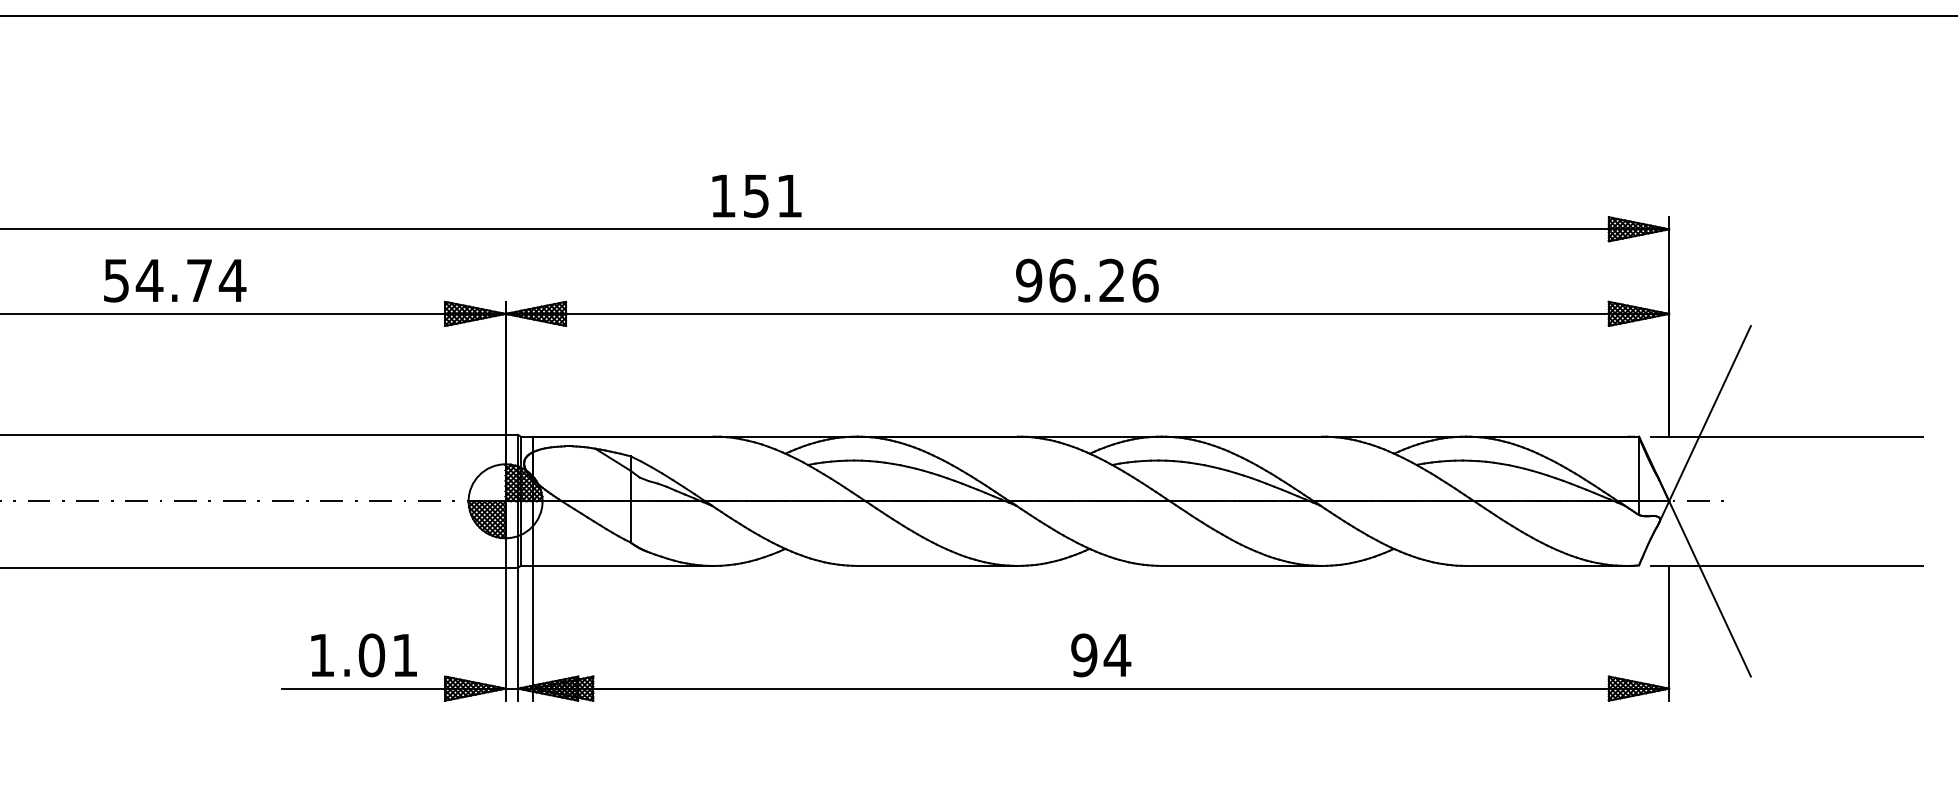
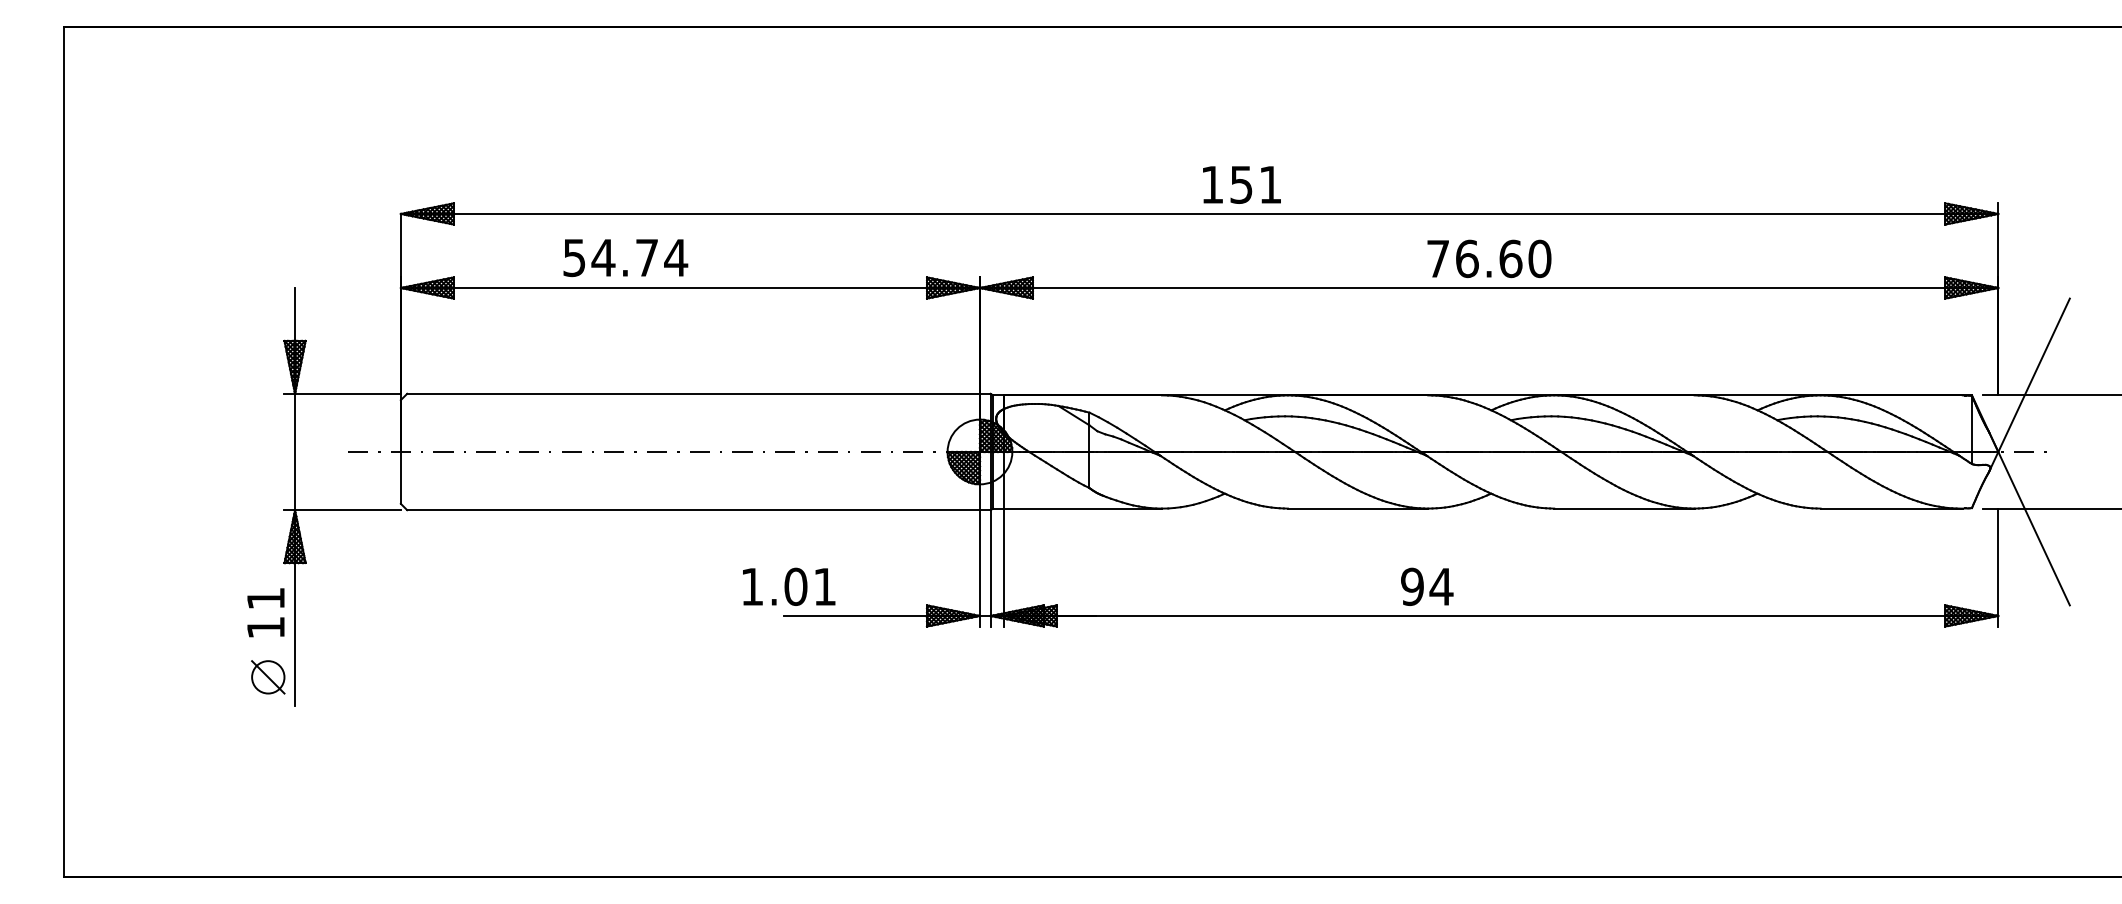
text: (756, 195) -> (1241, 184), moved
text: (1086, 280) -> (1488, 258), 96.26 -> 76.60
text: (174, 281) -> (625, 258), moved
text: (364, 654) -> (789, 586), moved
text: (1101, 654) -> (1427, 586), moved

